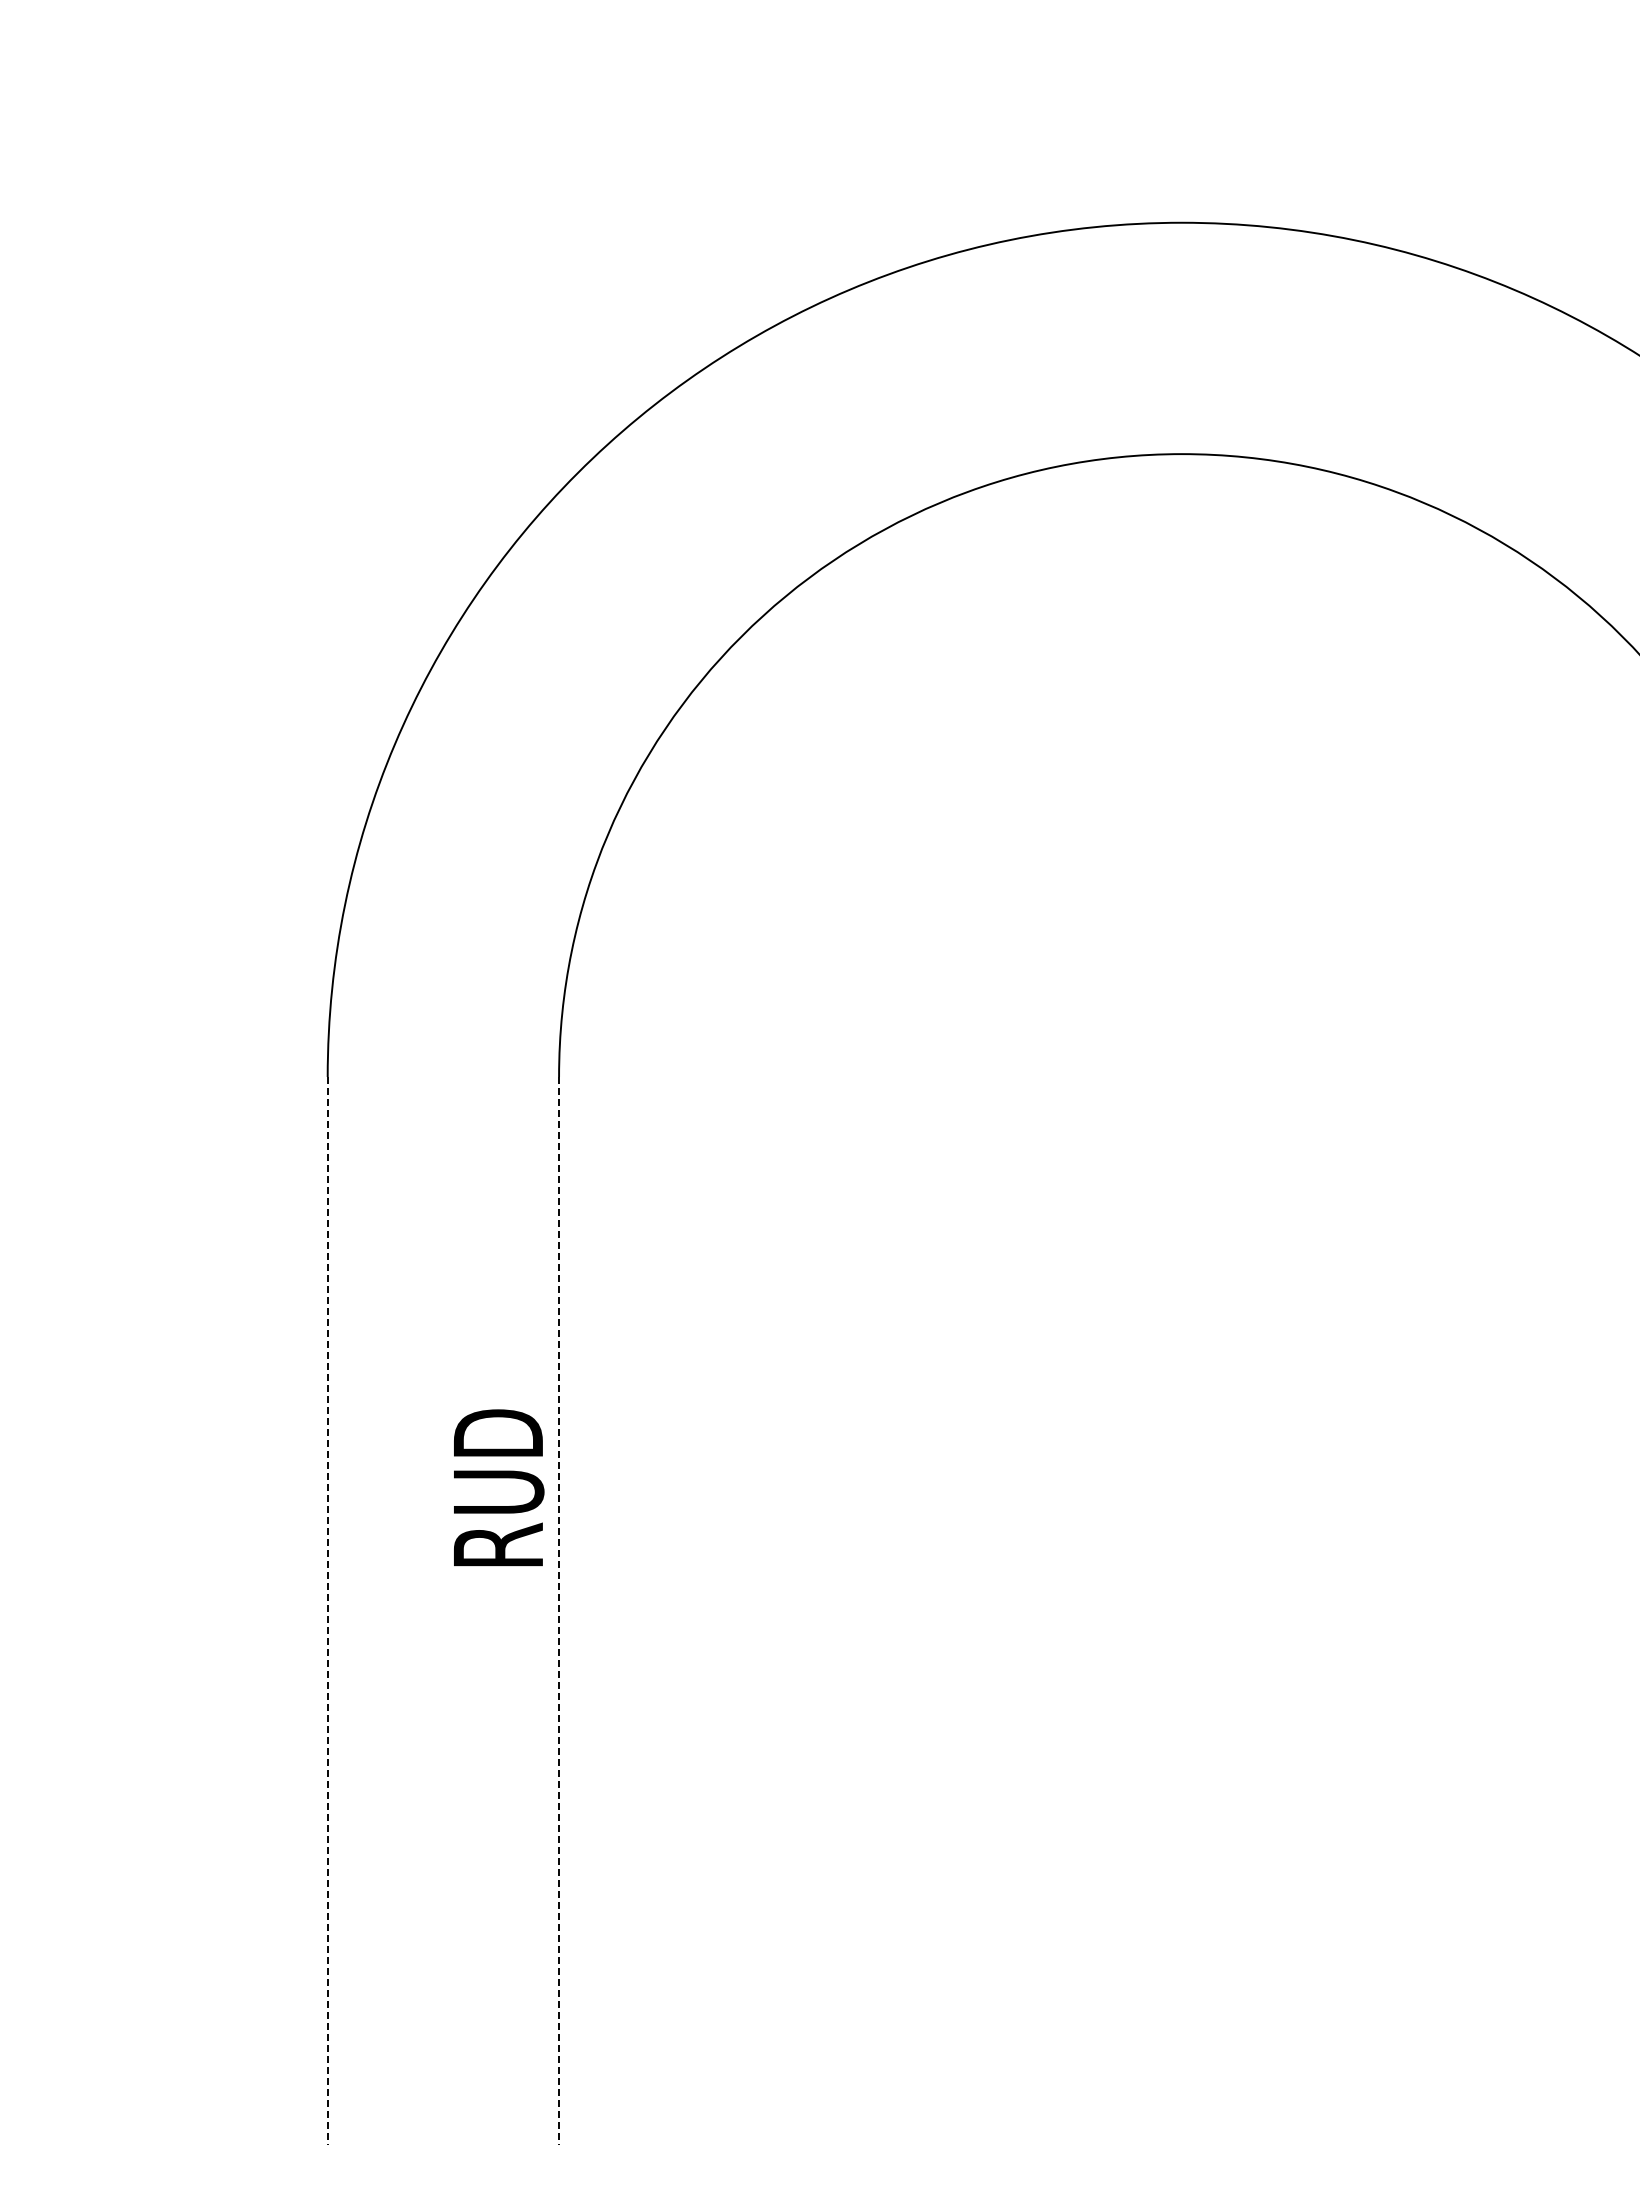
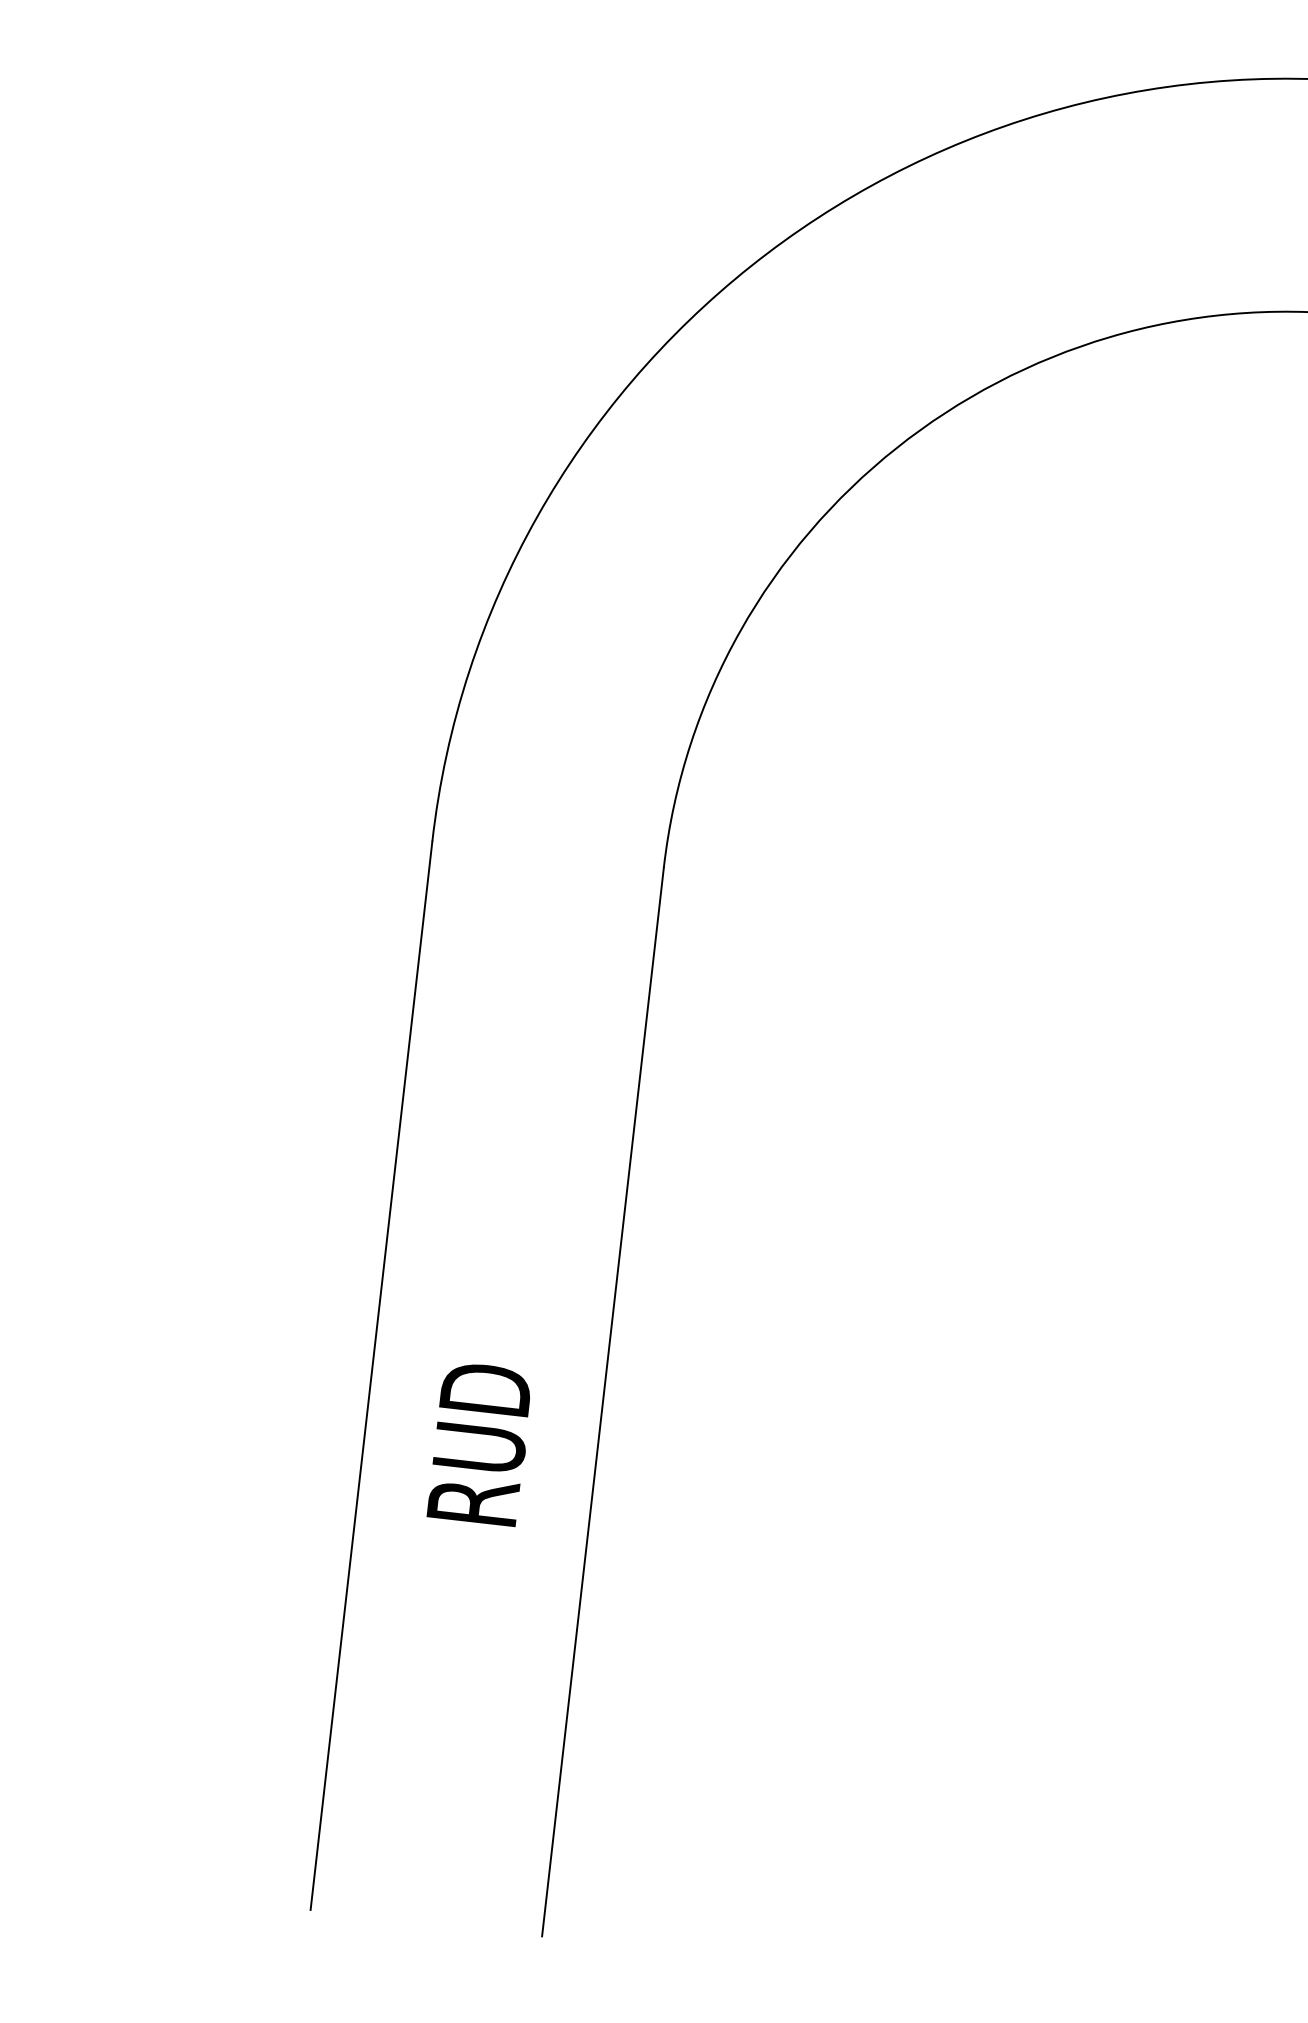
text: (499, 1487) -> (481, 1443), moved
line: (327, 1610) -> (371, 1375), dashed -> solid
line: (559, 1610) -> (603, 1401), dashed -> solid

